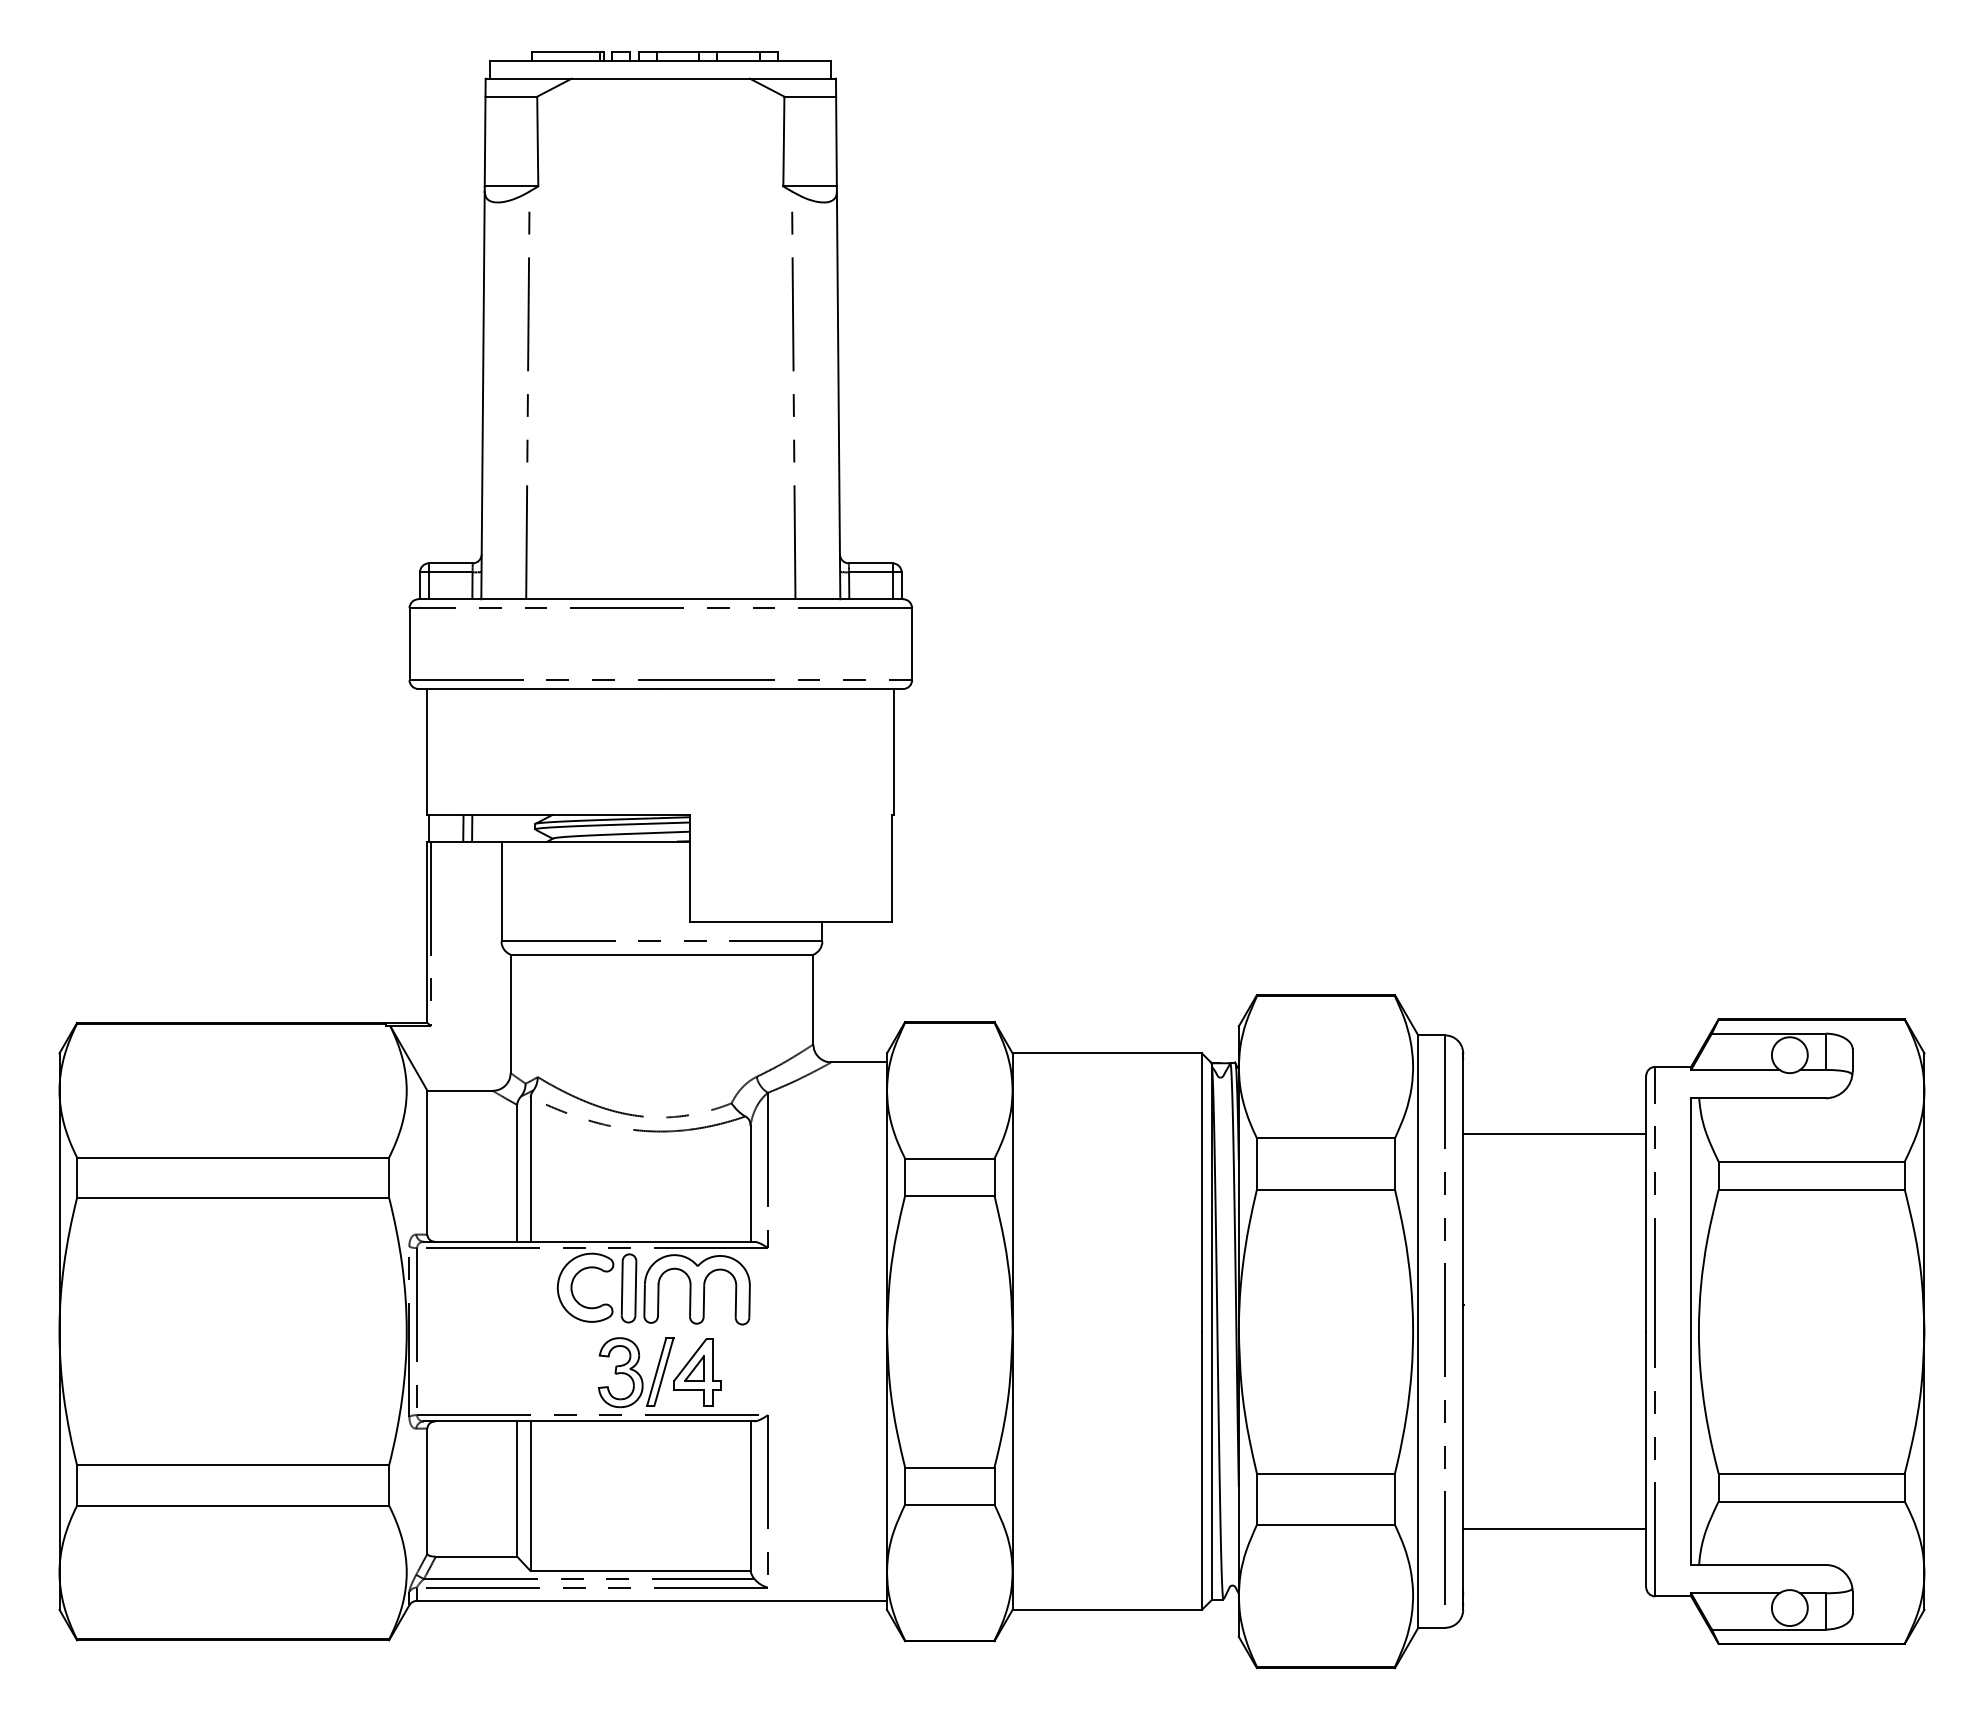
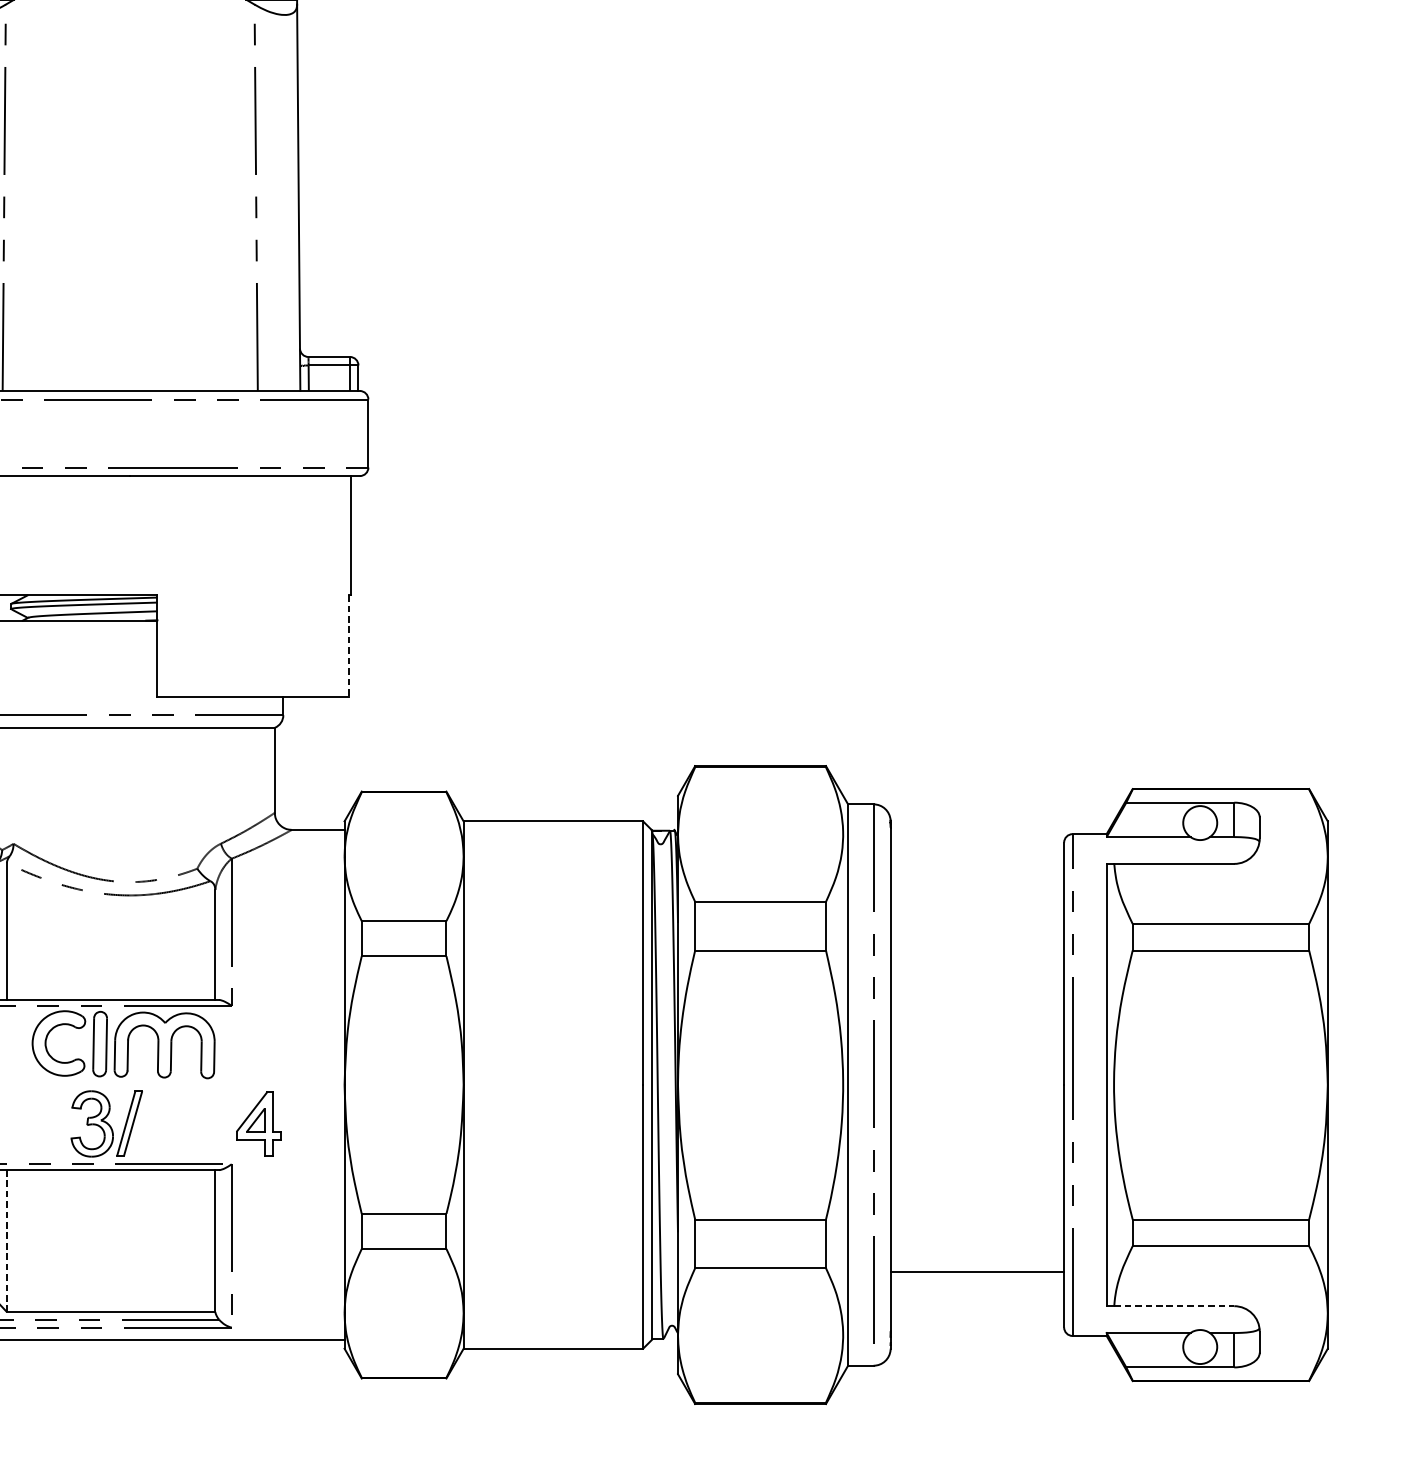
line: (892, 868) -> (349, 646), solid -> dashed
line: (1554, 1134) -> (977, 898), removed
part: (697, 1372) -> (258, 1123), moved
line: (530, 1496) -> (6, 1241), solid -> dashed
line: (1762, 1564) -> (1174, 1305), solid -> dashed

